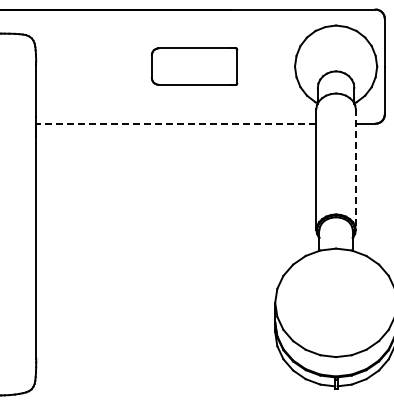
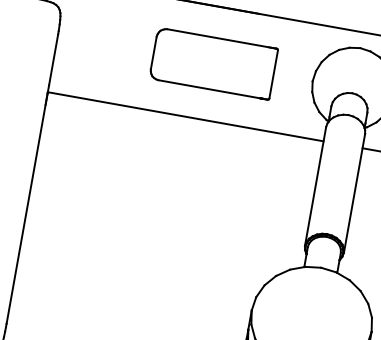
part: (194, 66) -> (213, 63), size x1.43
line: (175, 123) -> (185, 116), dashed -> solid
line: (355, 170) -> (353, 194), dashed -> solid

